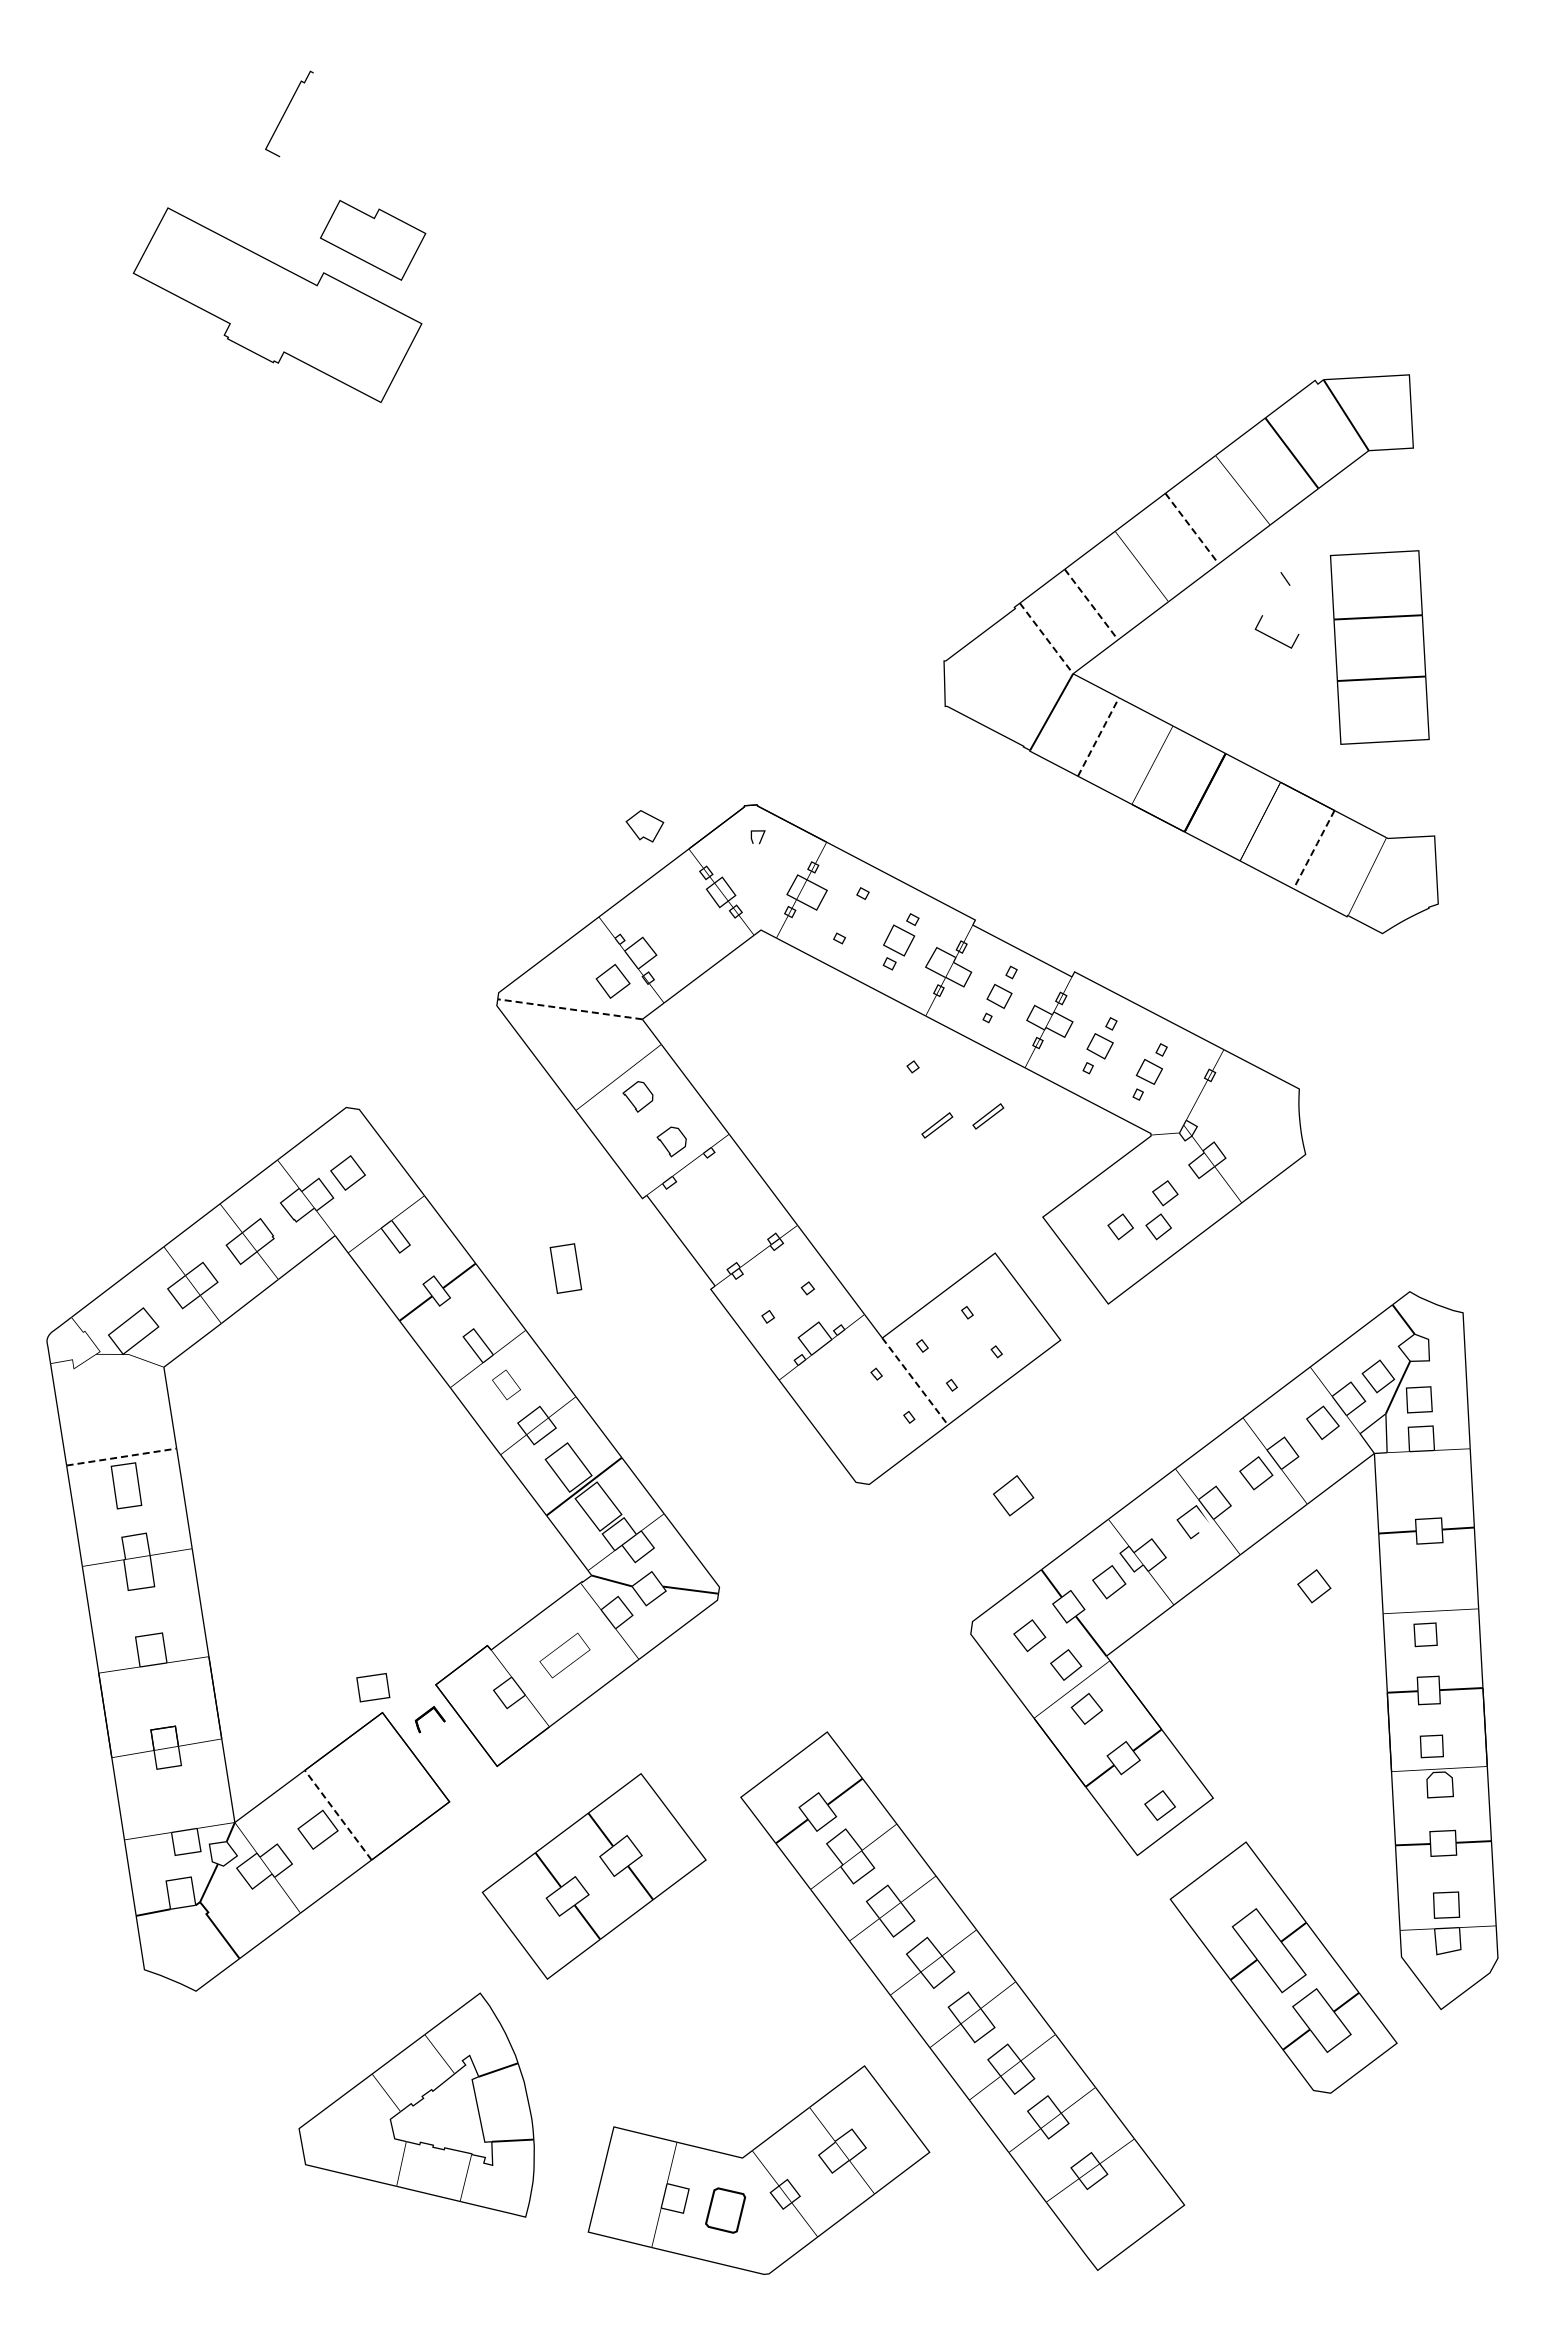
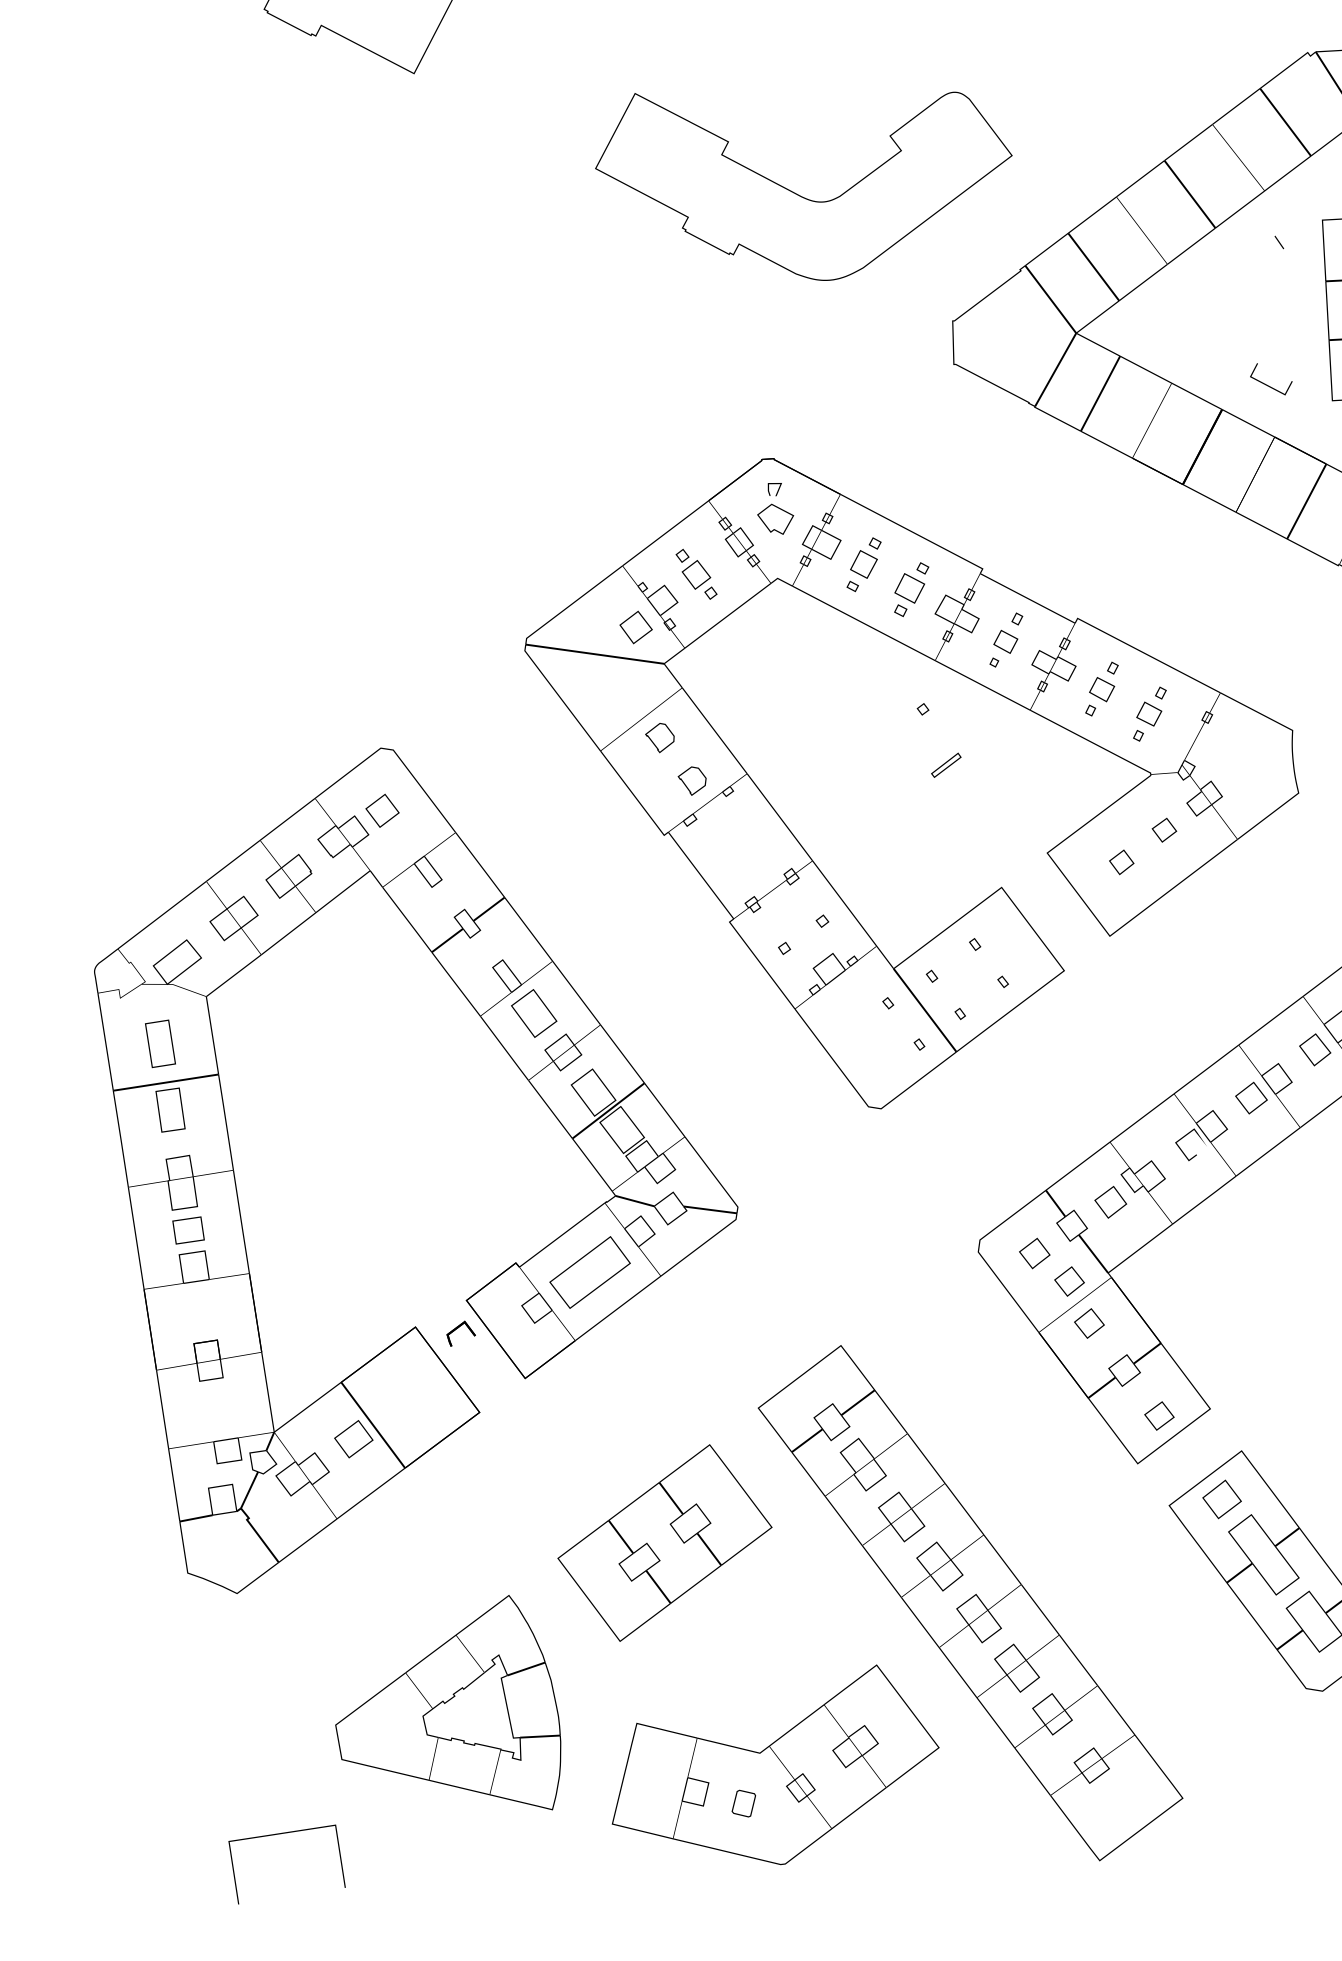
part: (784, 529) -> (800, 195), added
line: (1192, 529) -> (1190, 195), dashed -> solid
line: (1091, 605) -> (1093, 267), dashed -> solid
part: (1272, 637) -> (1266, 384), moved
line: (1046, 638) -> (1050, 299), dashed -> solid
line: (1098, 736) -> (1100, 393), dashed -> solid
part: (644, 826) -> (775, 519), moved
line: (1314, 849) -> (1307, 501), dashed -> solid
part: (850, 915) -> (863, 564), added
part: (676, 925) -> (696, 574), added
line: (569, 1009) -> (594, 654), dashed -> solid
part: (988, 1116) -> (995, 756), removed
part: (1158, 1226) -> (1157, 862), removed
part: (565, 1268) -> (160, 1043), moved
line: (915, 1381) -> (925, 1010), dashed -> solid
part: (506, 1384) -> (534, 1013), size x1.67
line: (121, 1457) -> (165, 1083), dashed -> solid
part: (1013, 1495) -> (1222, 1499), moved
part: (1314, 1586) -> (1307, 1206), removed
part: (564, 1655) -> (589, 1272), size x1.67
part: (373, 1687) -> (188, 1230), moved
line: (338, 1815) -> (373, 1425), dashed -> solid
part: (593, 1876) -> (664, 1543), moved
part: (725, 2210) -> (743, 1803), size x0.62
curve: (245, 2242) -> (284, 1834), added

